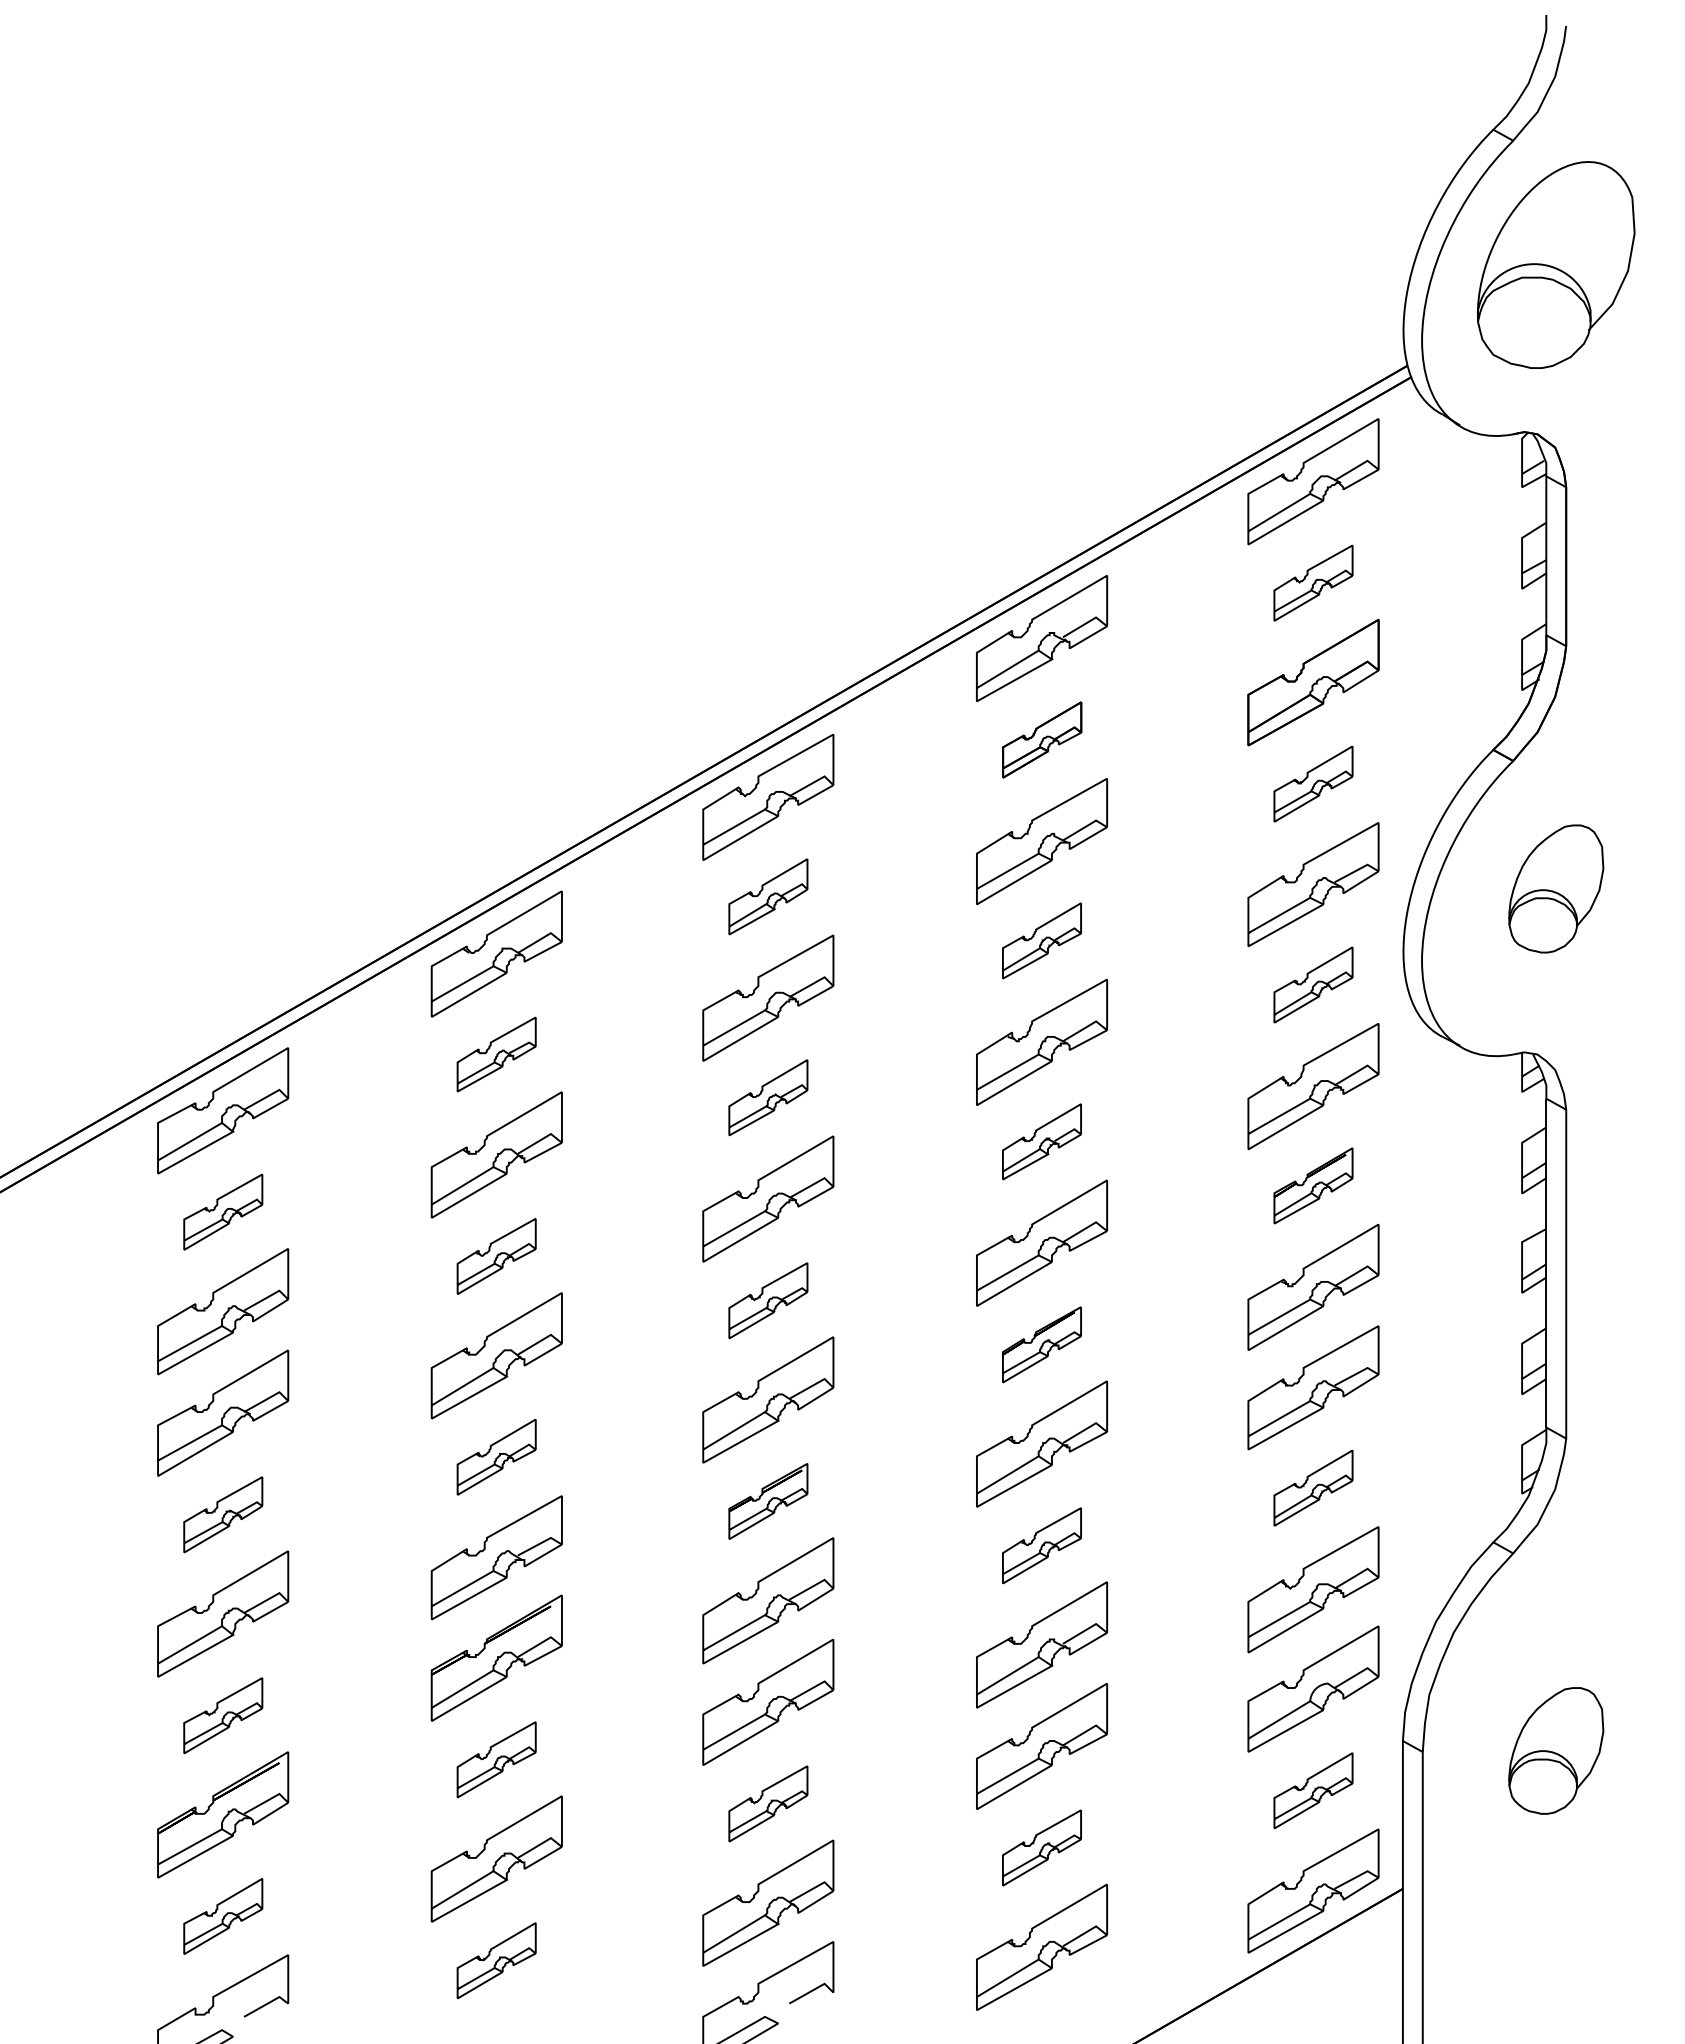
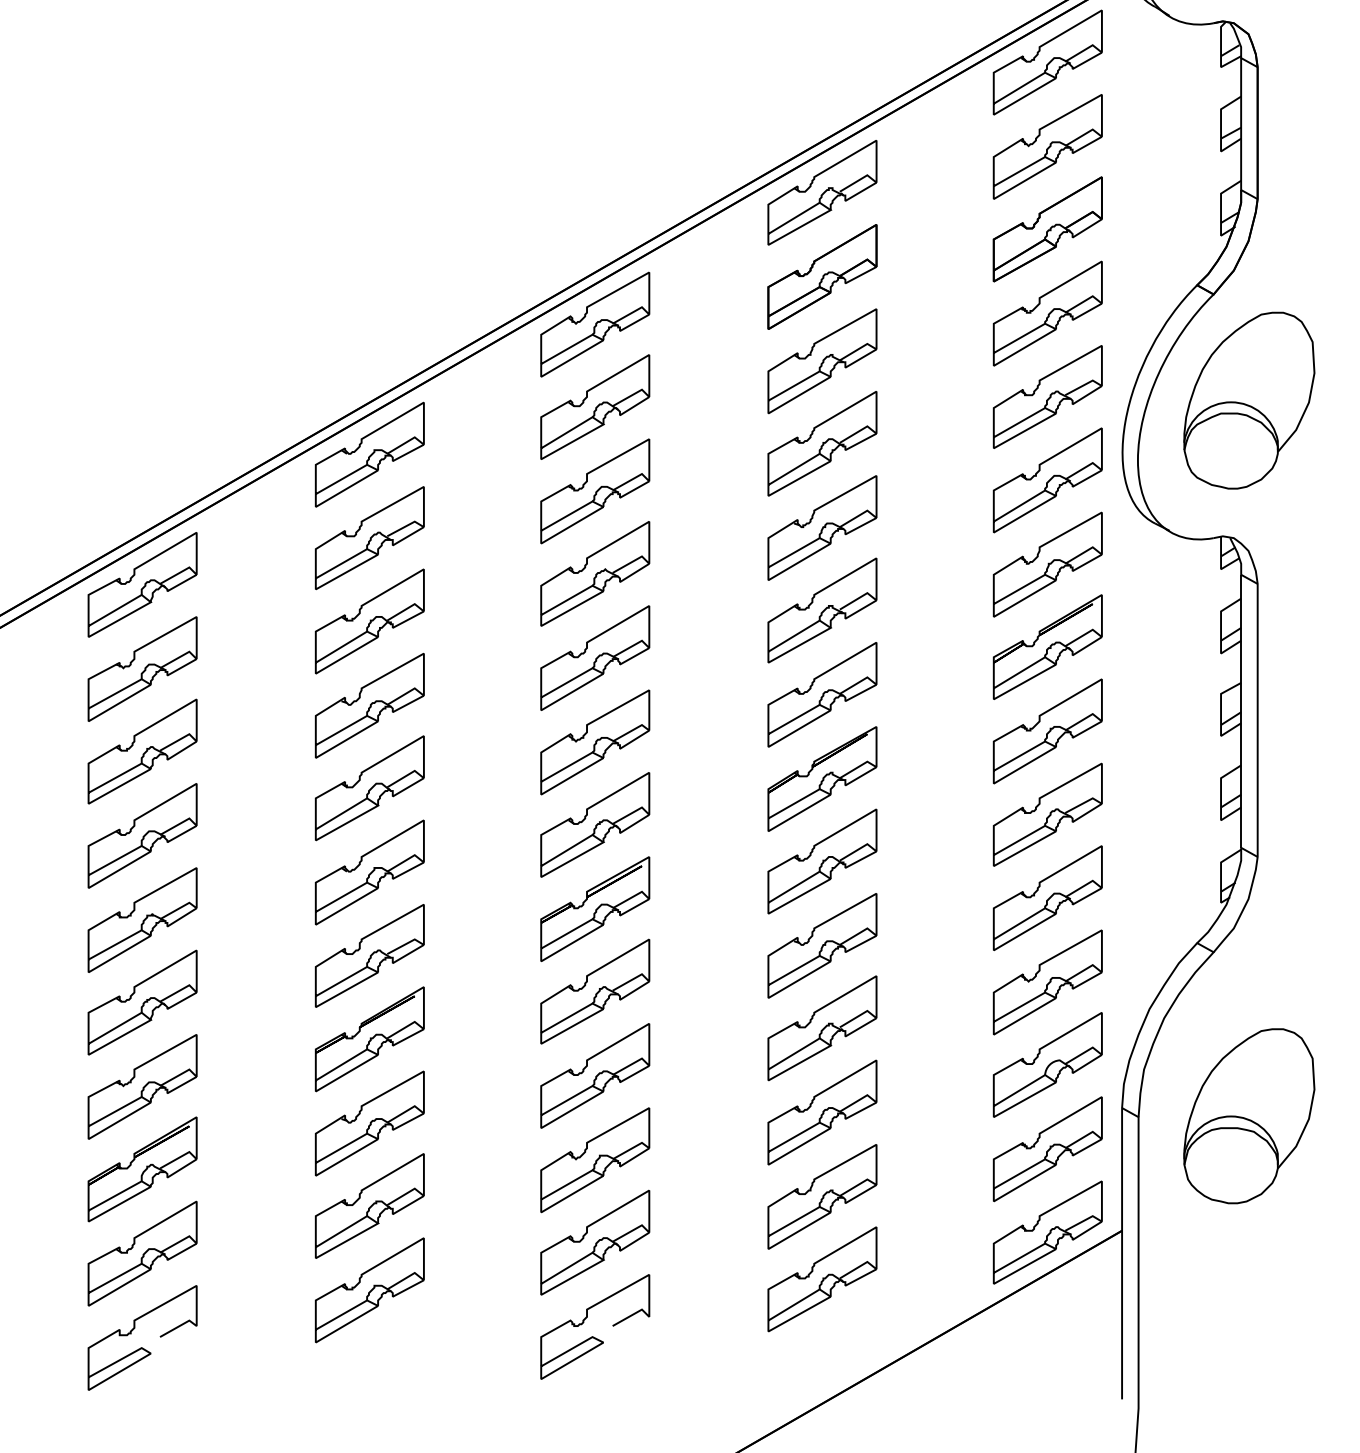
part: (1313, 582) -> (1047, 146), size x1.67
part: (1042, 739) -> (822, 276), size x1.67
part: (1313, 783) -> (1047, 313), size x1.67
part: (1556, 888) -> (1249, 400), size x1.67
part: (768, 896) -> (595, 406), size x1.67
part: (1041, 940) -> (822, 443), size x1.67
part: (1313, 984) -> (1047, 479), size x1.67
part: (496, 1054) -> (369, 538), size x1.67
part: (768, 1097) -> (595, 573), size x1.67
part: (1041, 1141) -> (822, 610), size x1.67
part: (1313, 1185) -> (1047, 646), size x1.67
part: (223, 1211) -> (142, 668), size x1.67
part: (496, 1256) -> (369, 705), size x1.67
part: (768, 1300) -> (595, 742), size x1.67
part: (1041, 1344) -> (822, 778), size x1.67
part: (496, 1456) -> (369, 871), size x1.67
part: (1313, 1487) -> (1047, 897), size x1.67
part: (768, 1501) -> (595, 909), size x1.67
part: (223, 1514) -> (142, 919), size x1.67
part: (1041, 1545) -> (822, 945), size x1.67
part: (223, 1715) -> (142, 1086), size x1.67
part: (1556, 1750) -> (1249, 1115), size x1.67
part: (496, 1759) -> (369, 1123), size x1.67
part: (1313, 1790) -> (1047, 1149), size x1.67
part: (768, 1803) -> (595, 1159), size x1.67
part: (1041, 1847) -> (822, 1196), size x1.67
part: (223, 1916) -> (142, 1253), size x1.67
part: (496, 1960) -> (369, 1290), size x1.67

